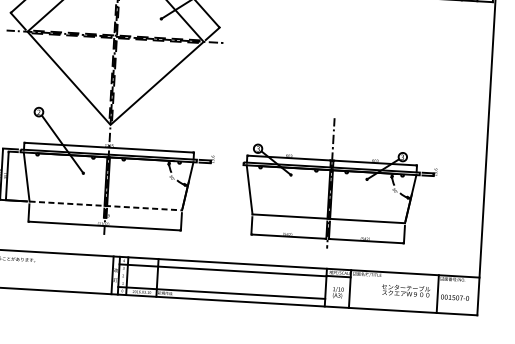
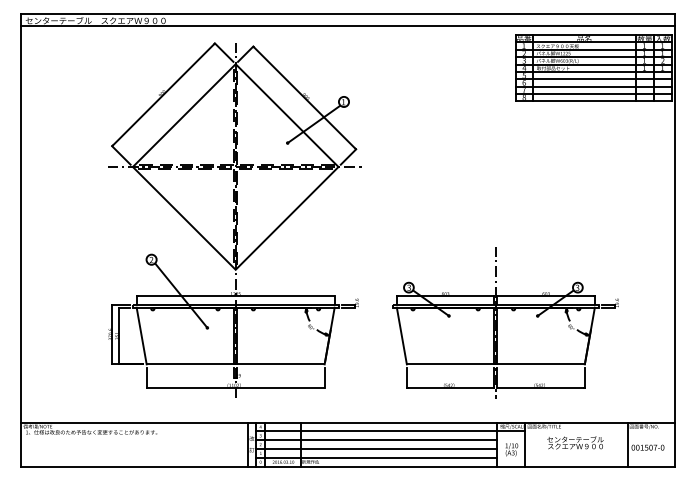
line: (105, 206) -> (235, 364), dashed -> solid
line: (222, 278) -> (376, 440), added
line: (222, 284) -> (376, 448), added
text: (406, 290) -> (575, 442), moved

